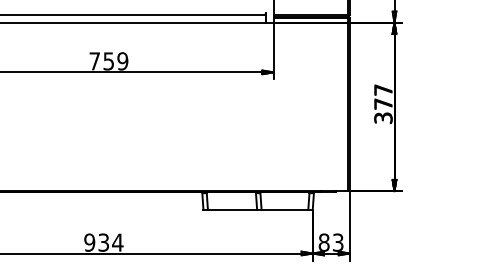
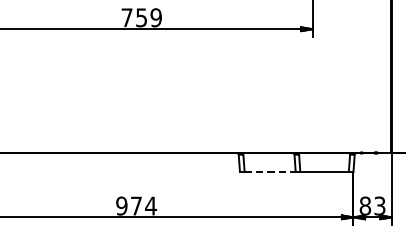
line: (232, 209) -> (270, 171), solid -> dashed
text: (103, 242) -> (136, 205), 934 -> 974

